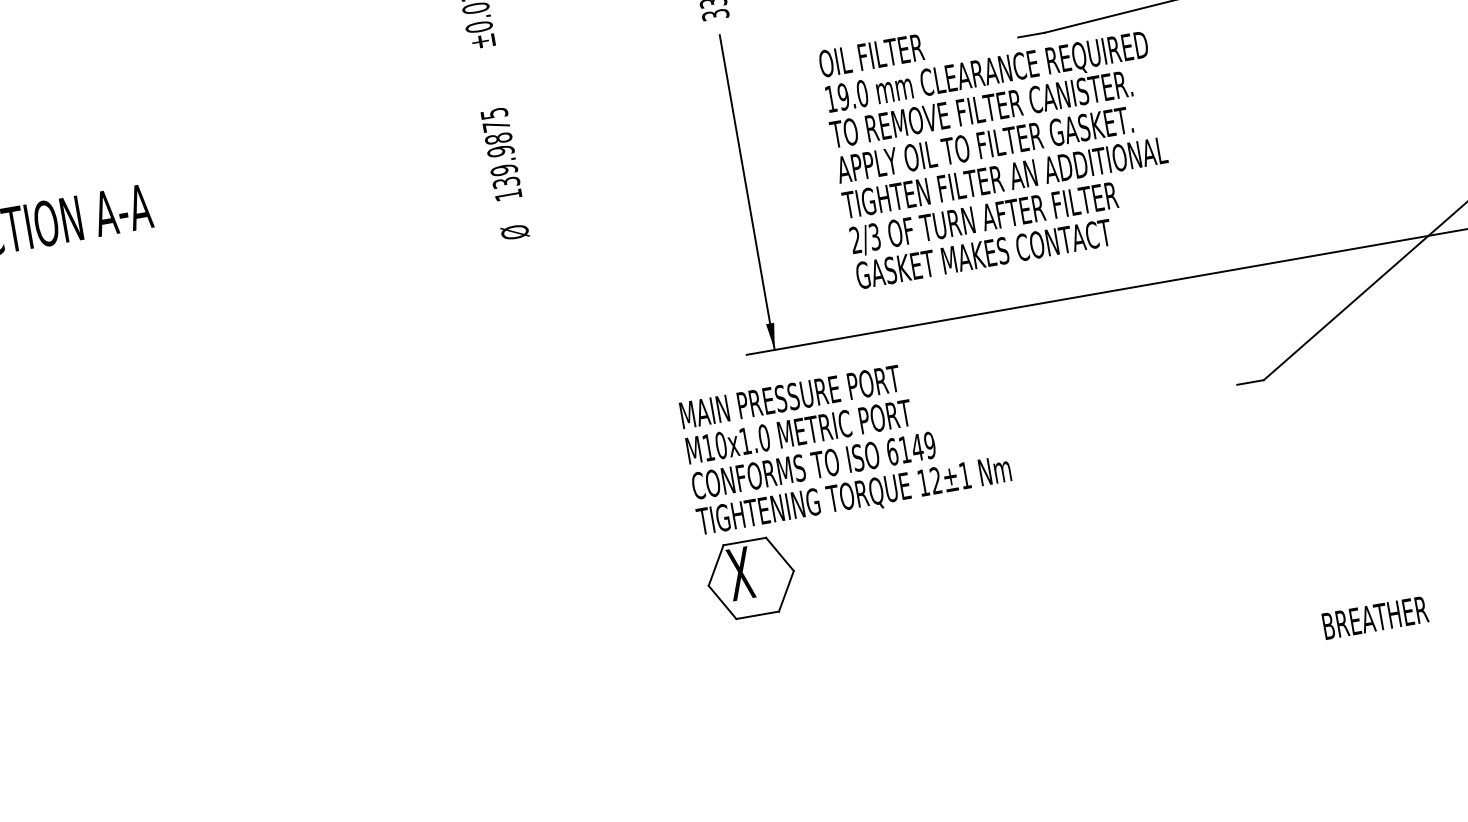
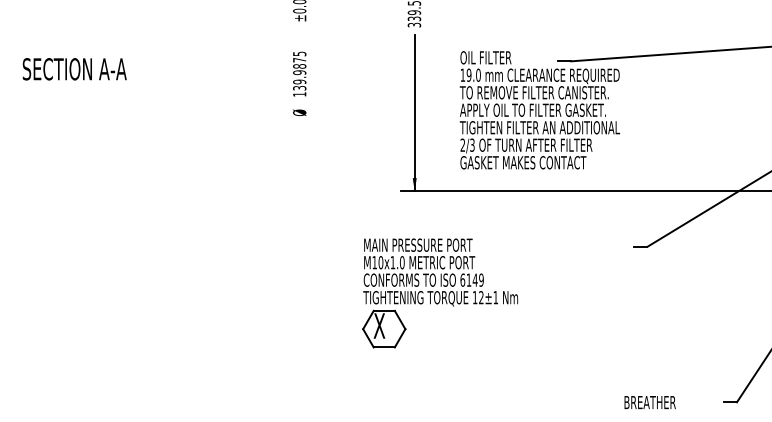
part: (852, 486) -> (440, 293), moved
text: (1373, 618) -> (649, 402), moved

